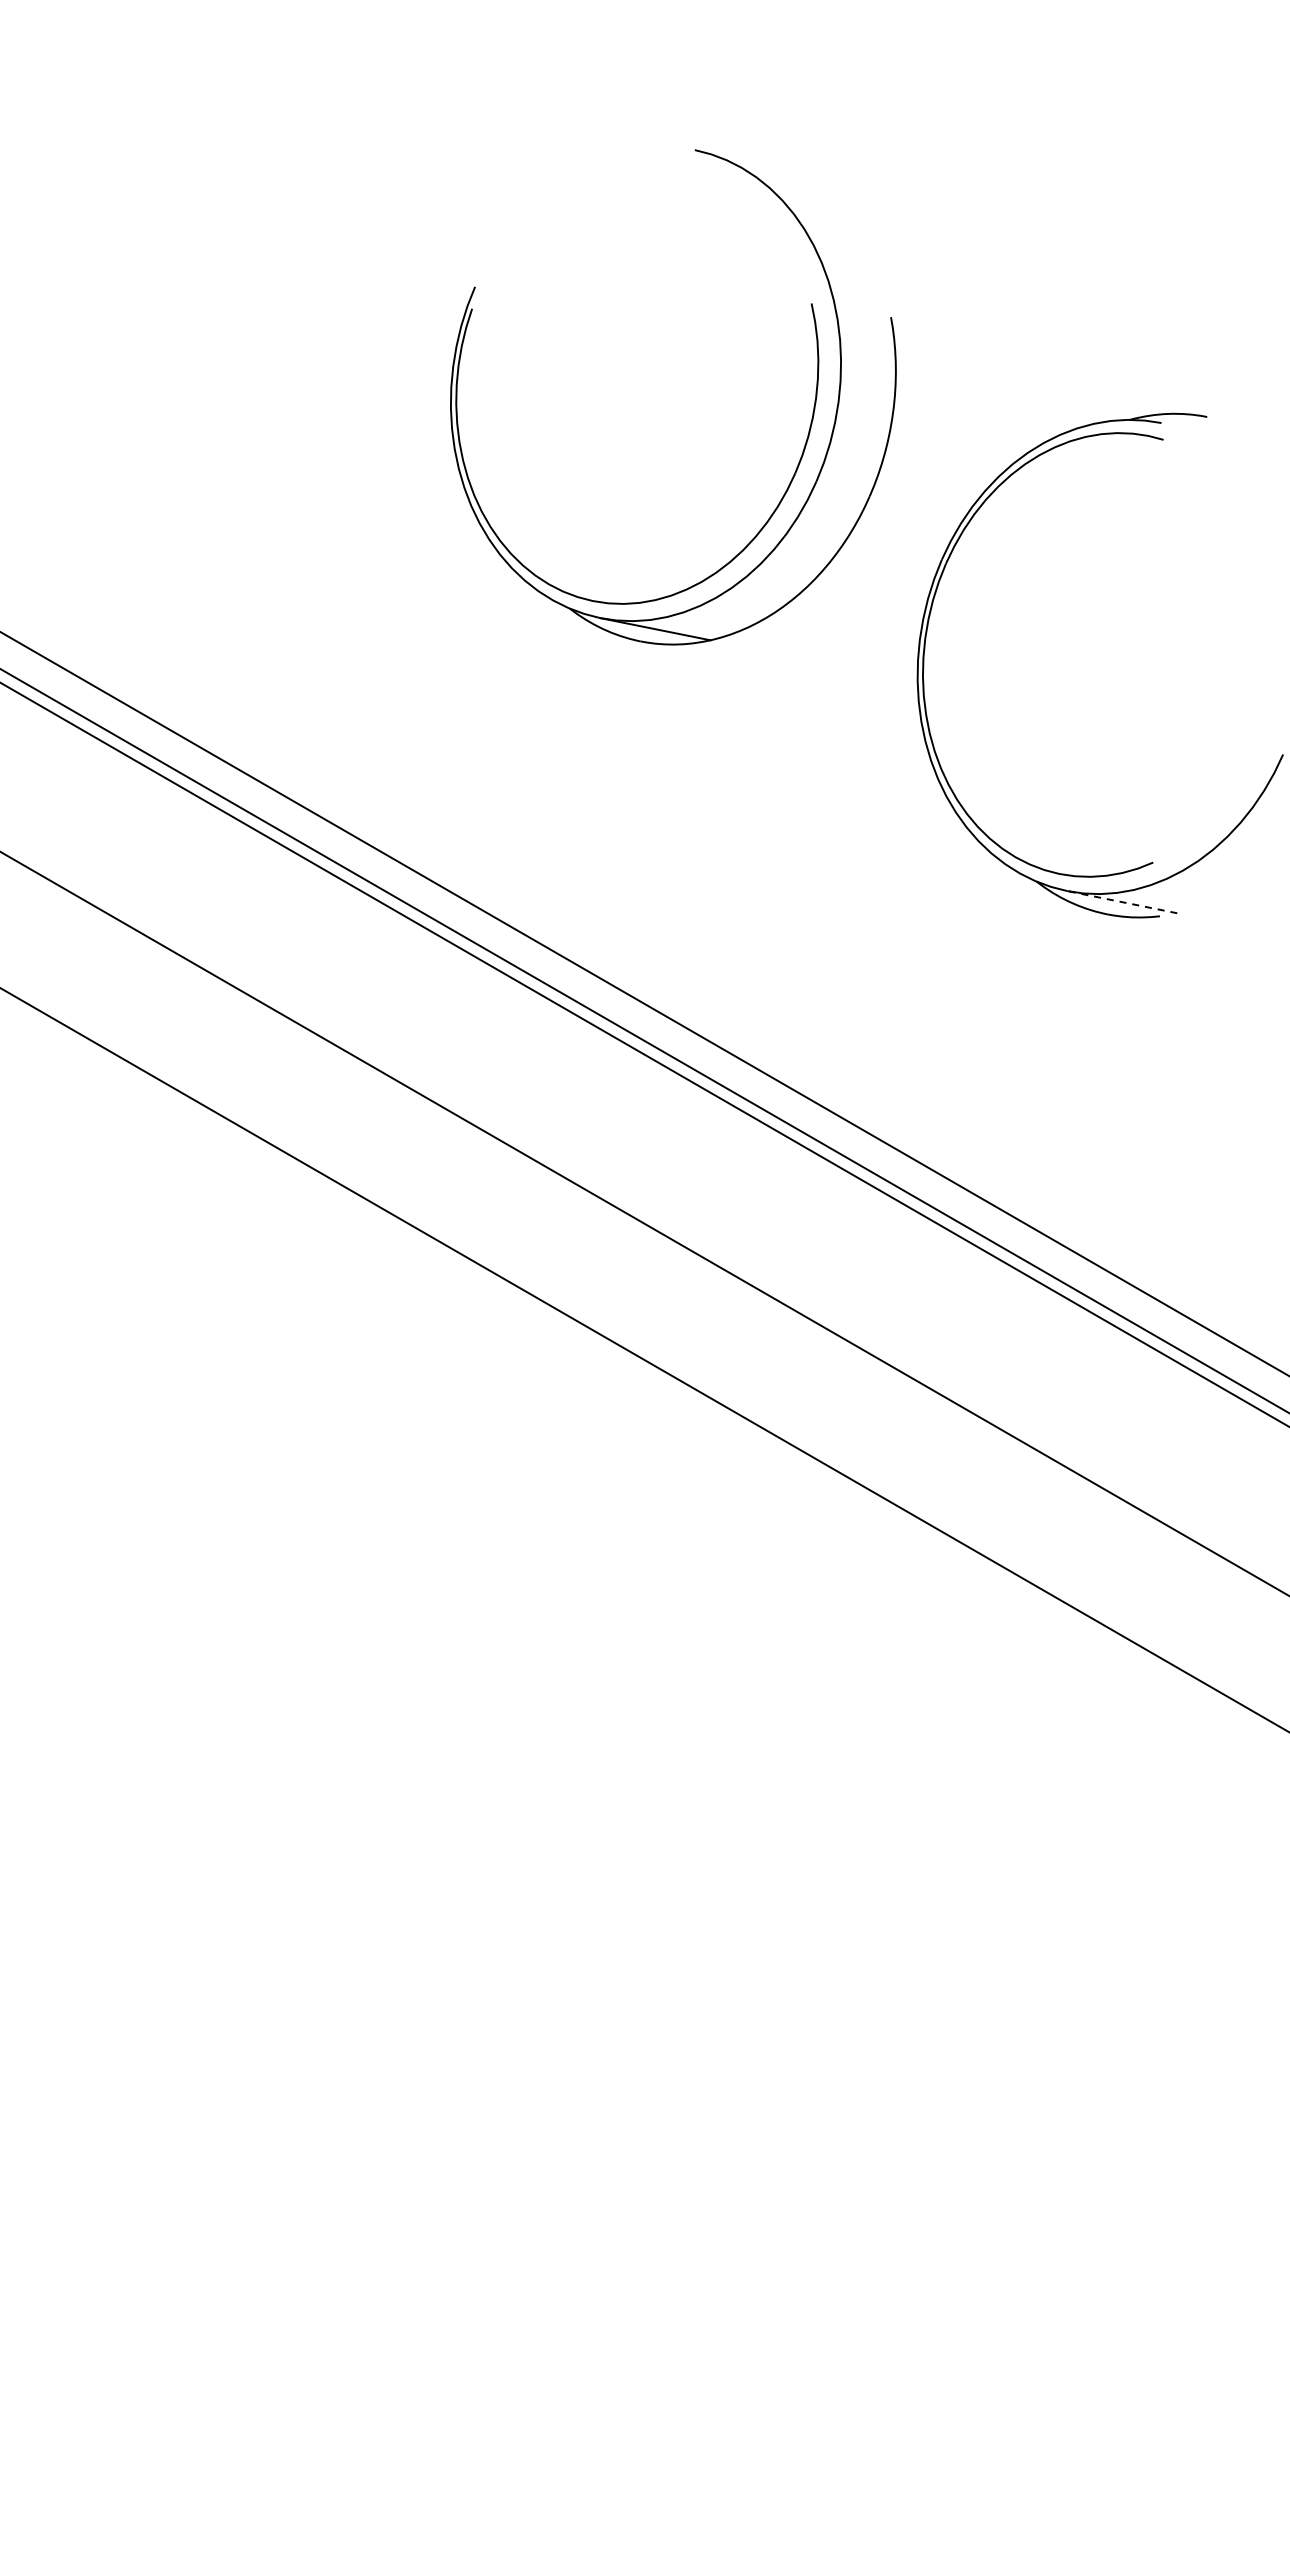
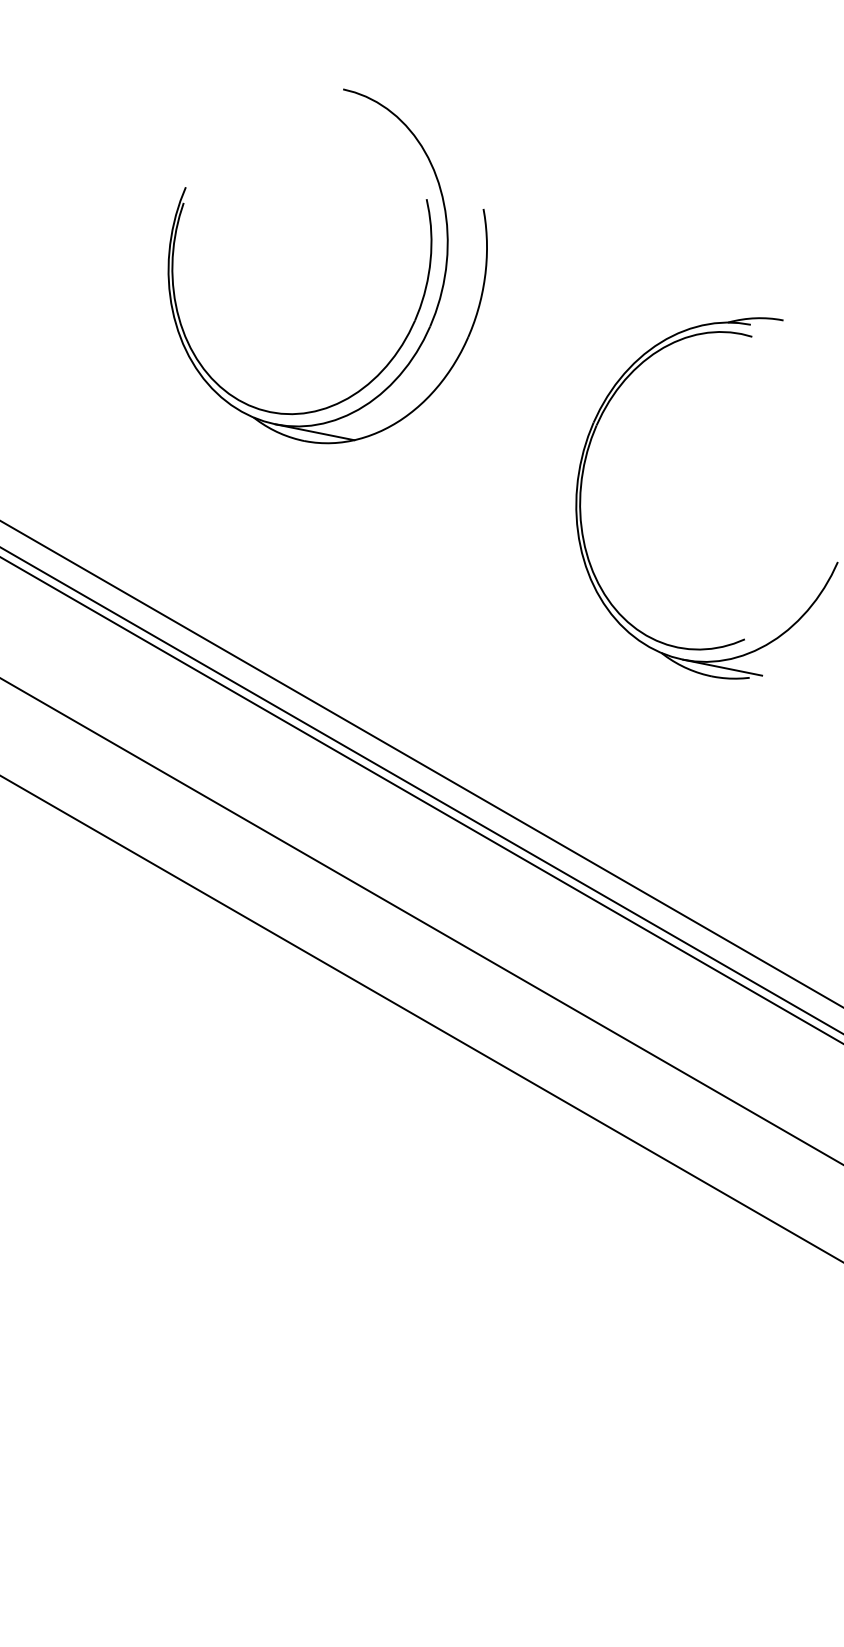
part: (808, 430) -> (424, 290), moved
line: (1121, 902) -> (722, 667), dashed -> solid

